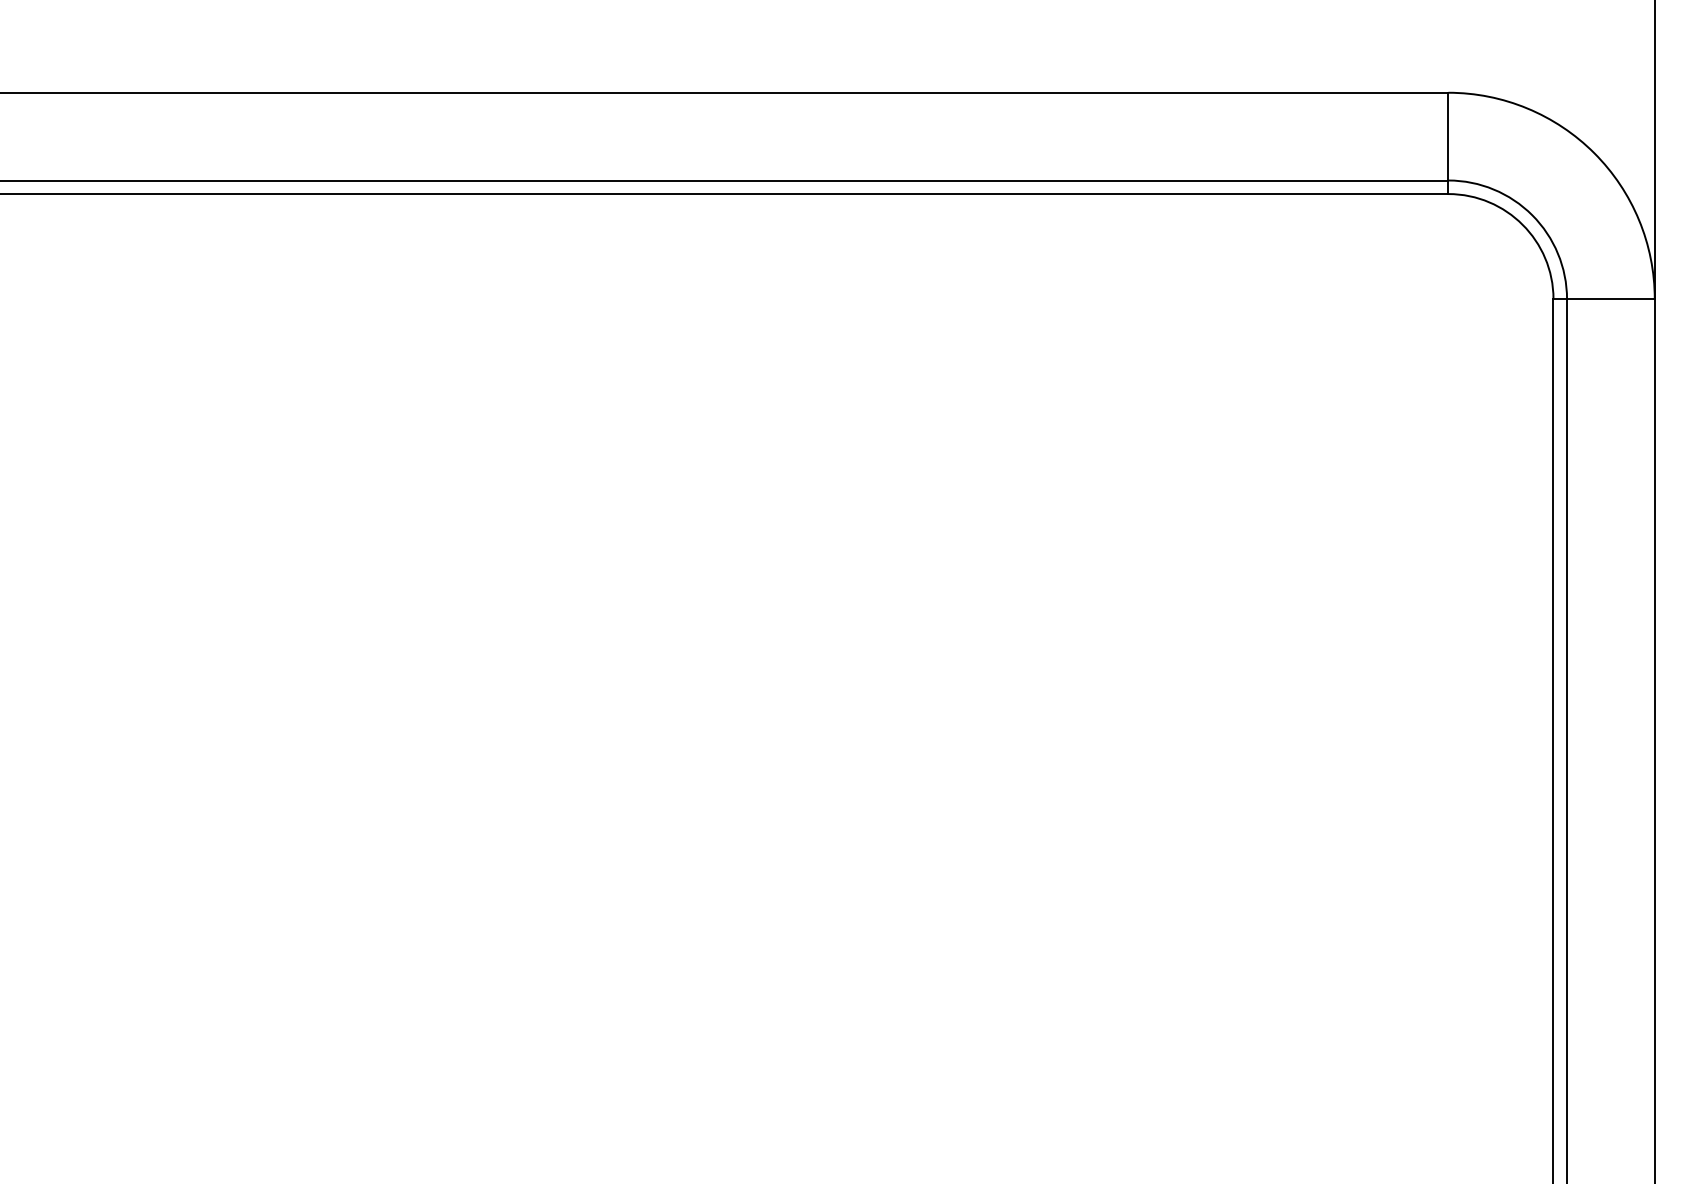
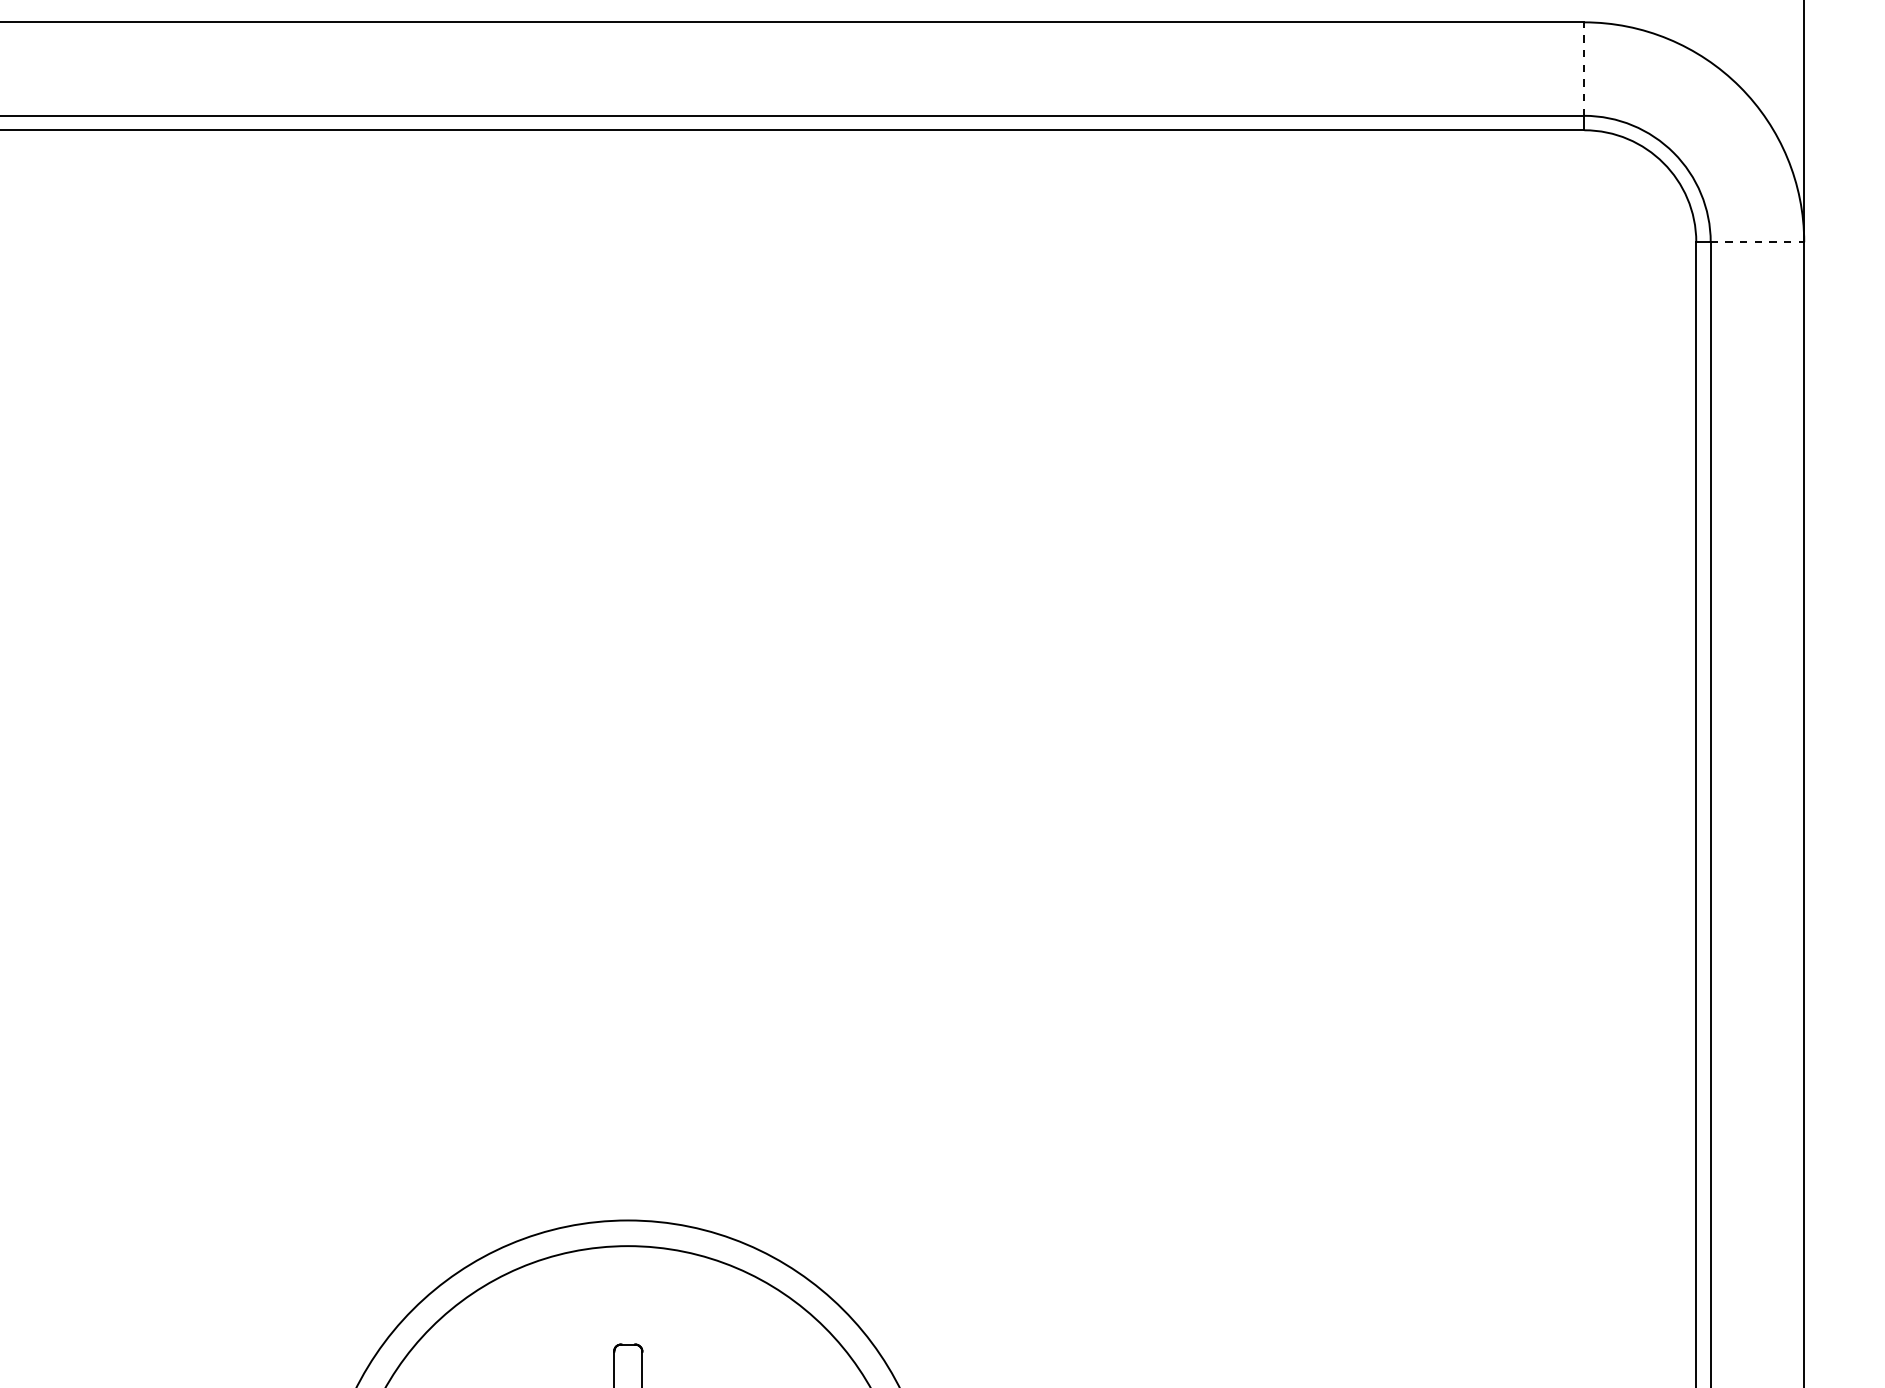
line: (1448, 137) -> (1584, 69), solid -> dashed
line: (1610, 299) -> (1757, 242), solid -> dashed

